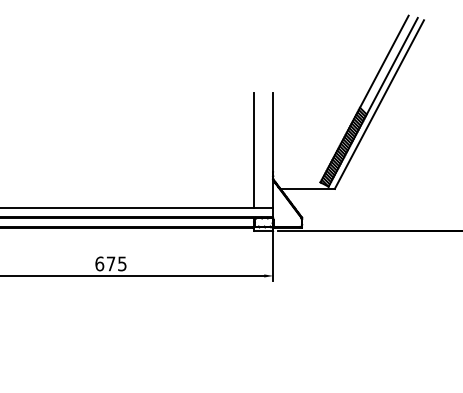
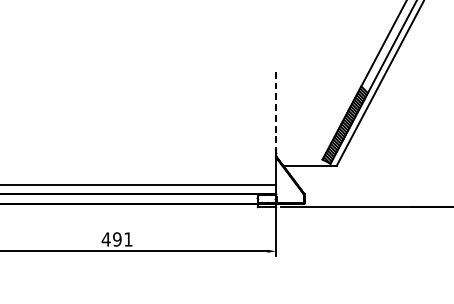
line: (273, 132) -> (276, 110), solid -> dashed
line: (254, 150) -> (257, 128), removed
text: (110, 263) -> (116, 239), 675 -> 491

